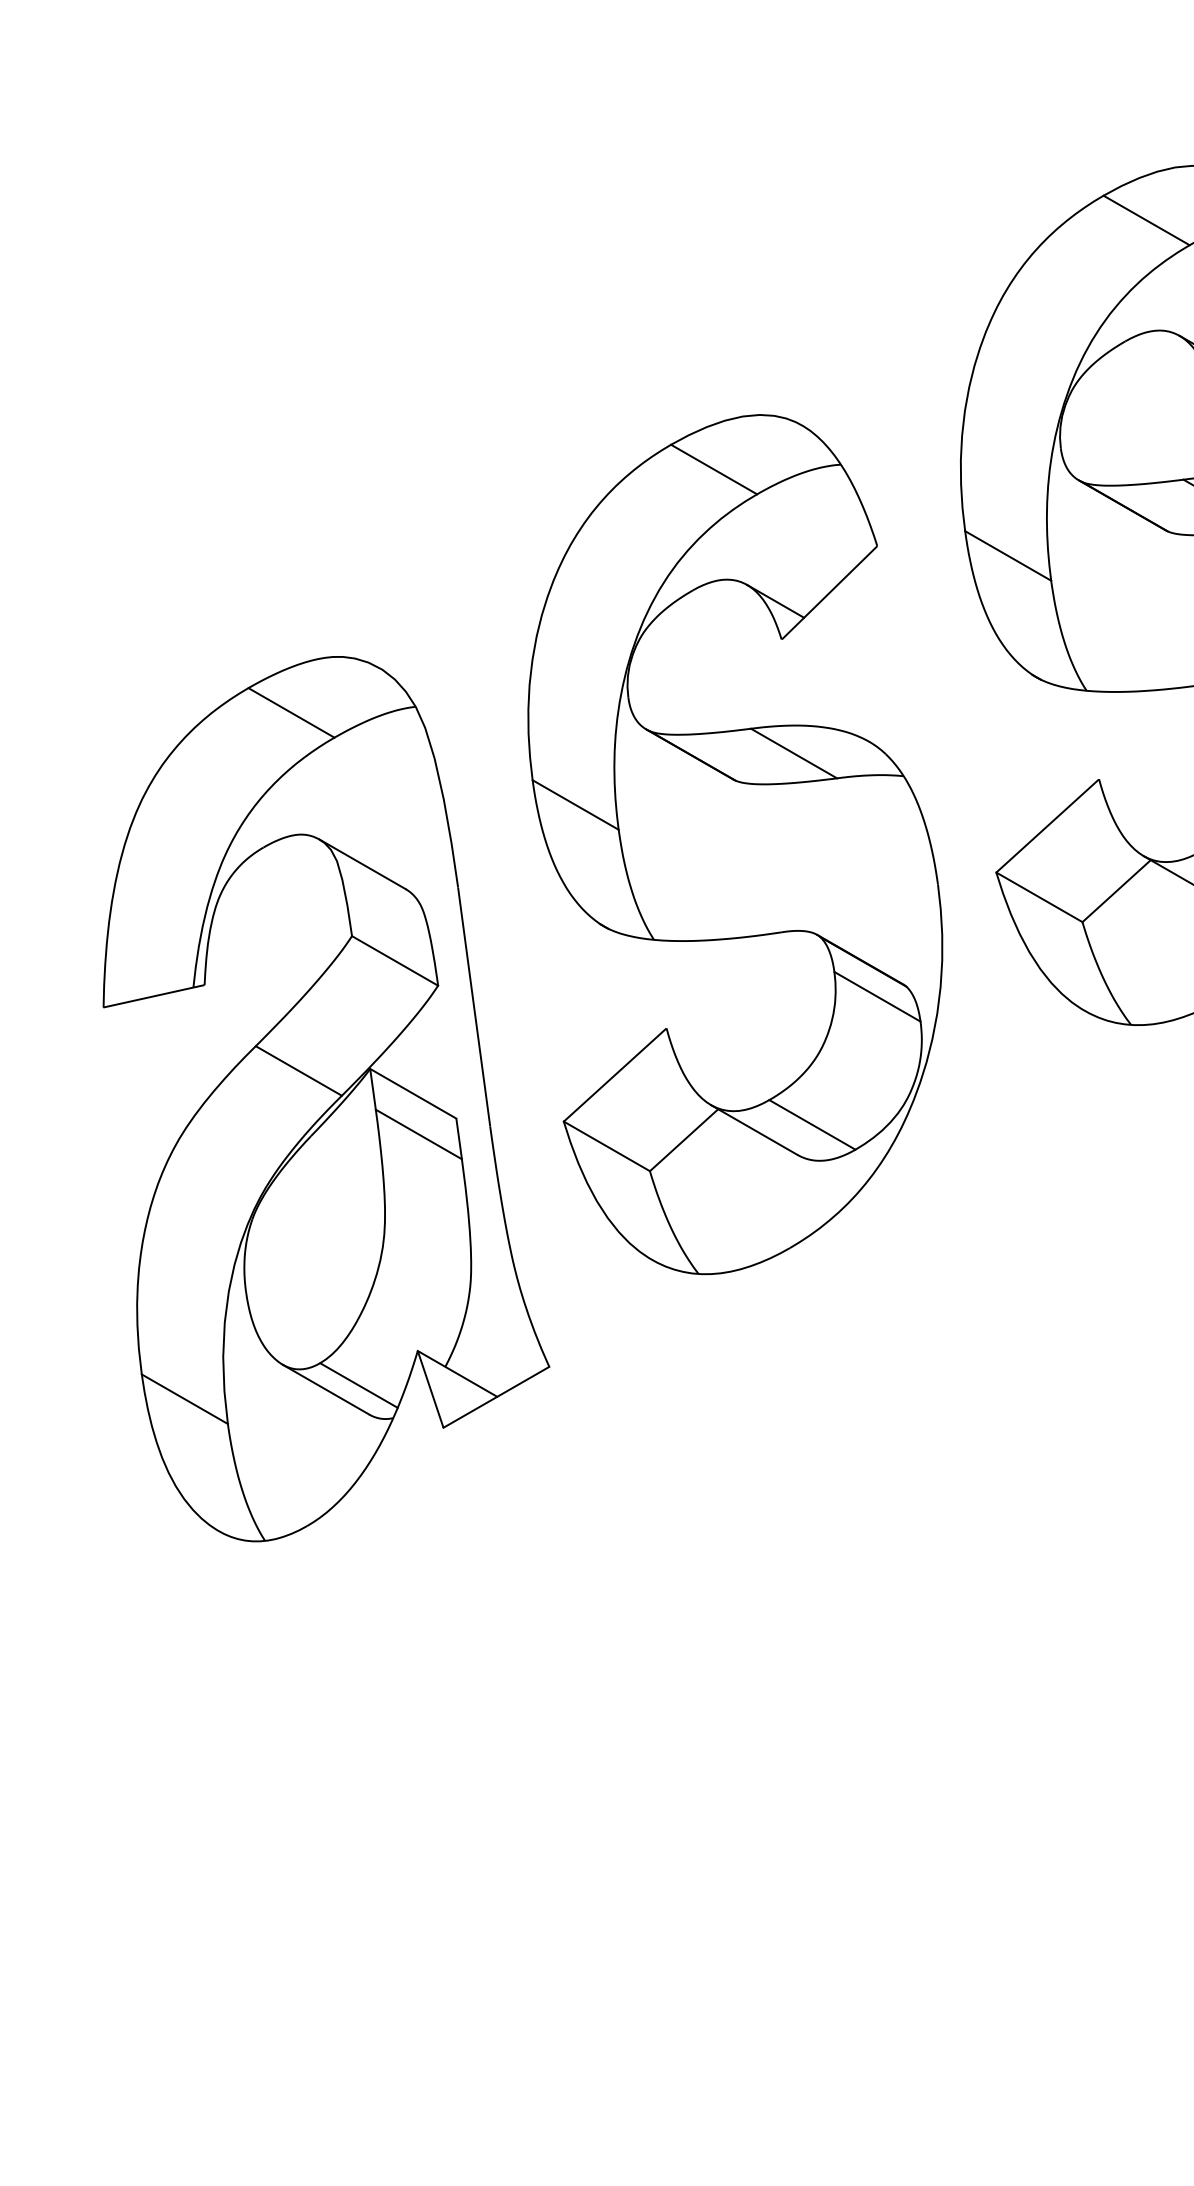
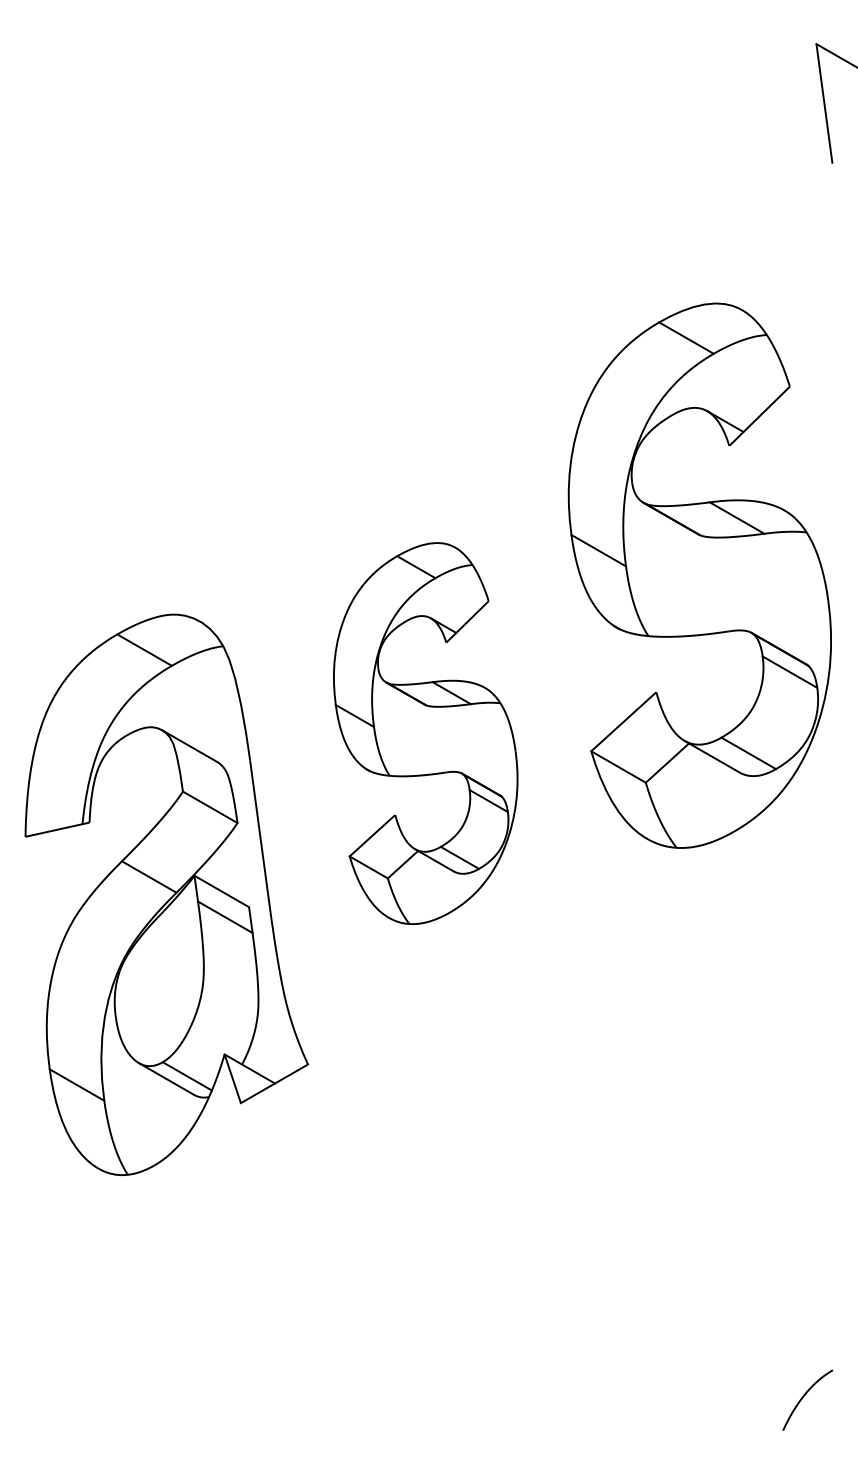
part: (734, 844) -> (425, 733), size x0.7

